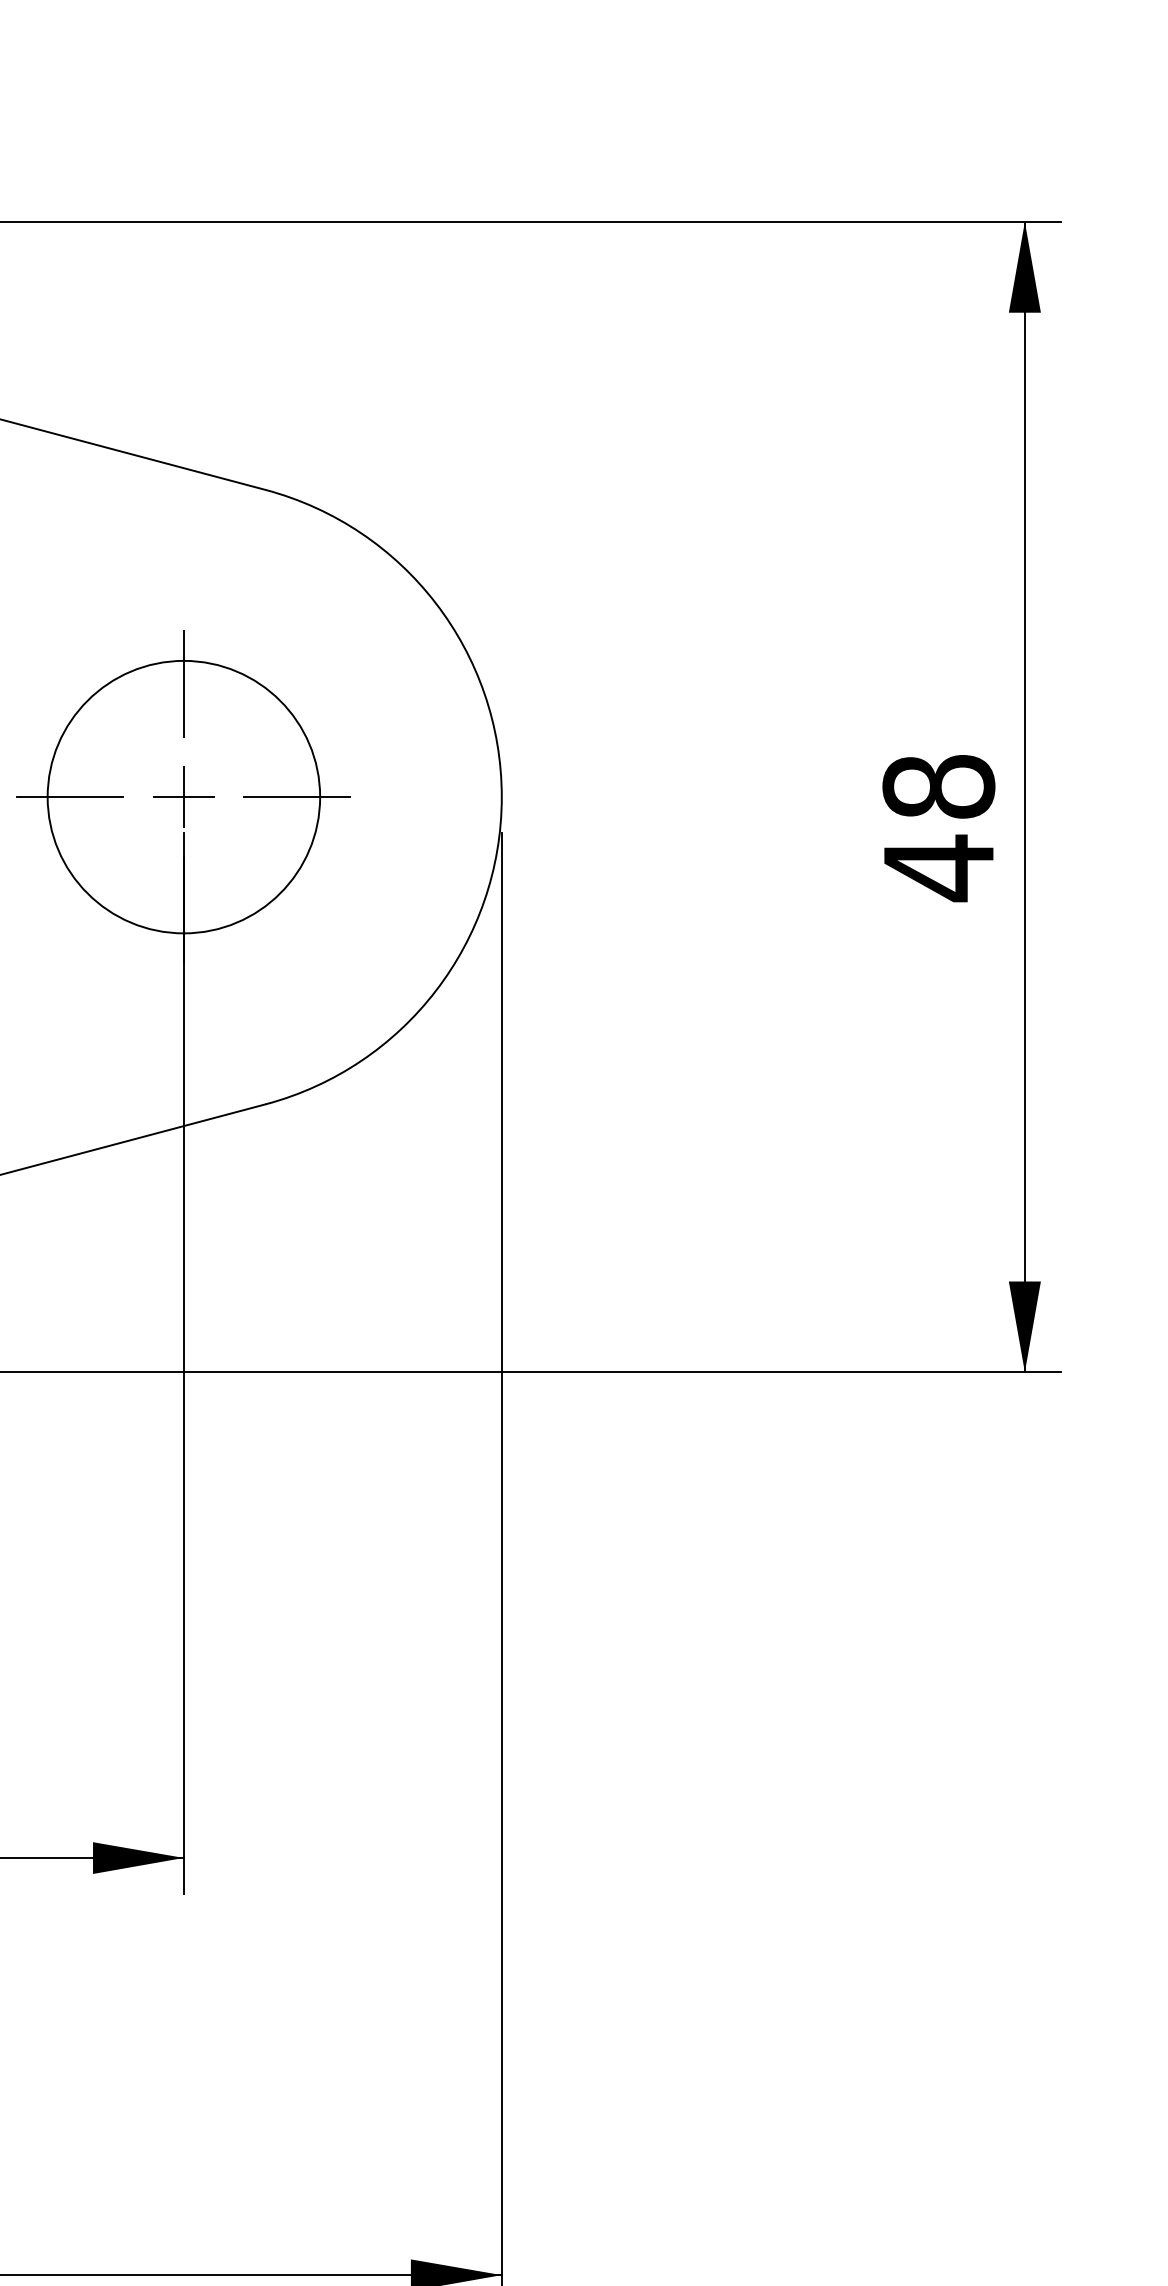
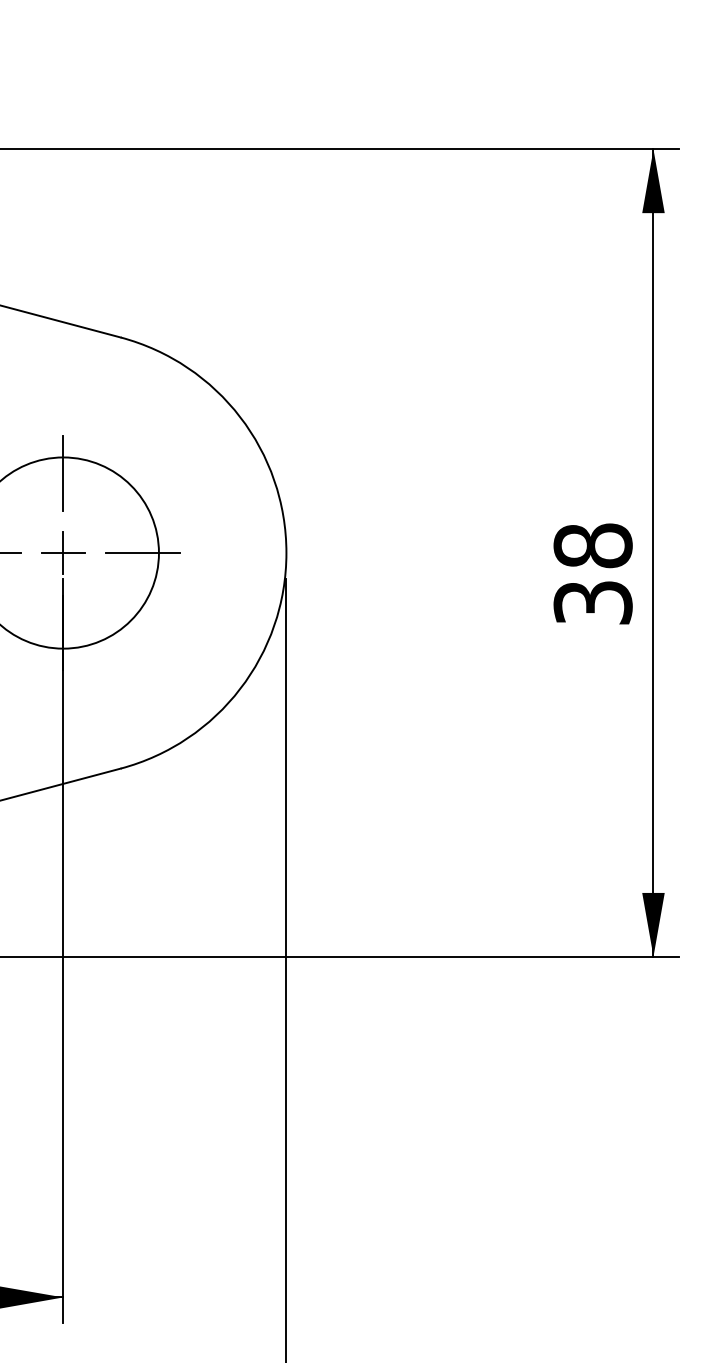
text: (938, 868) -> (592, 603), 48 -> 38

